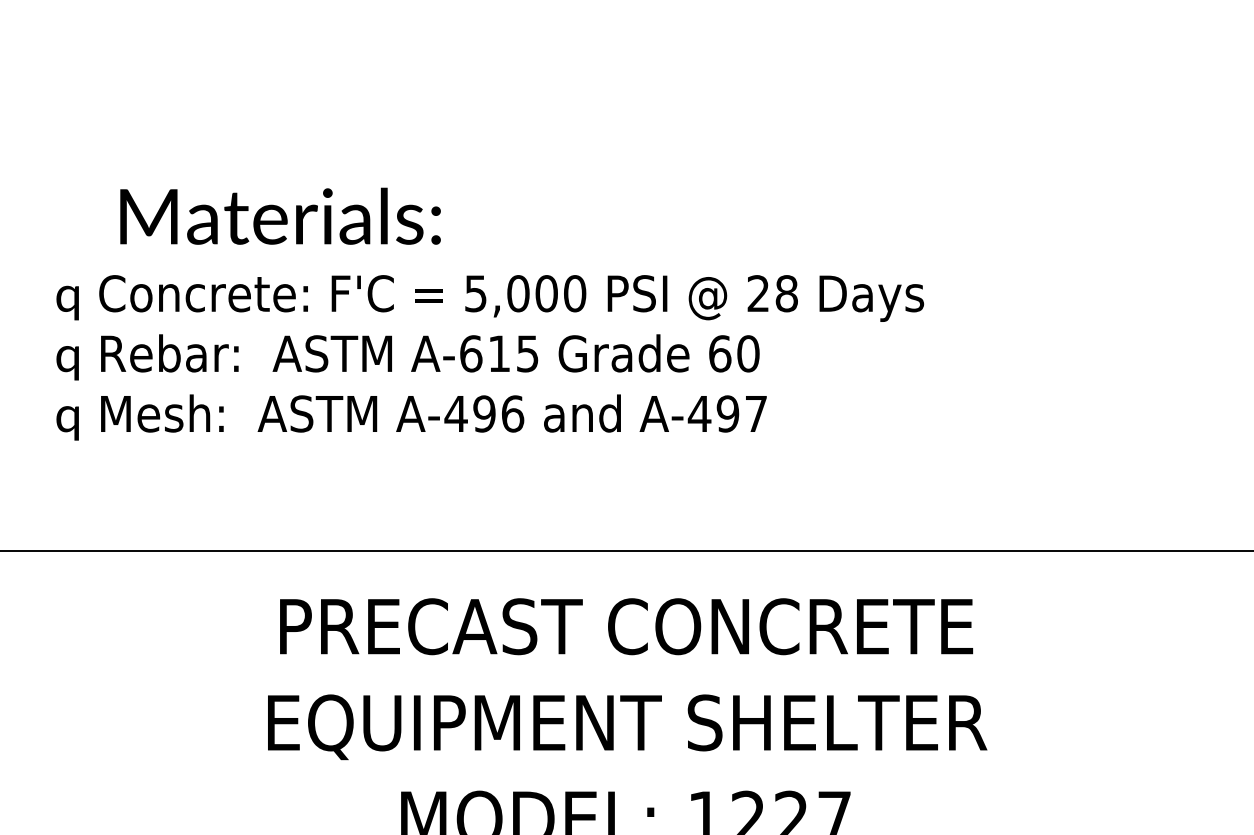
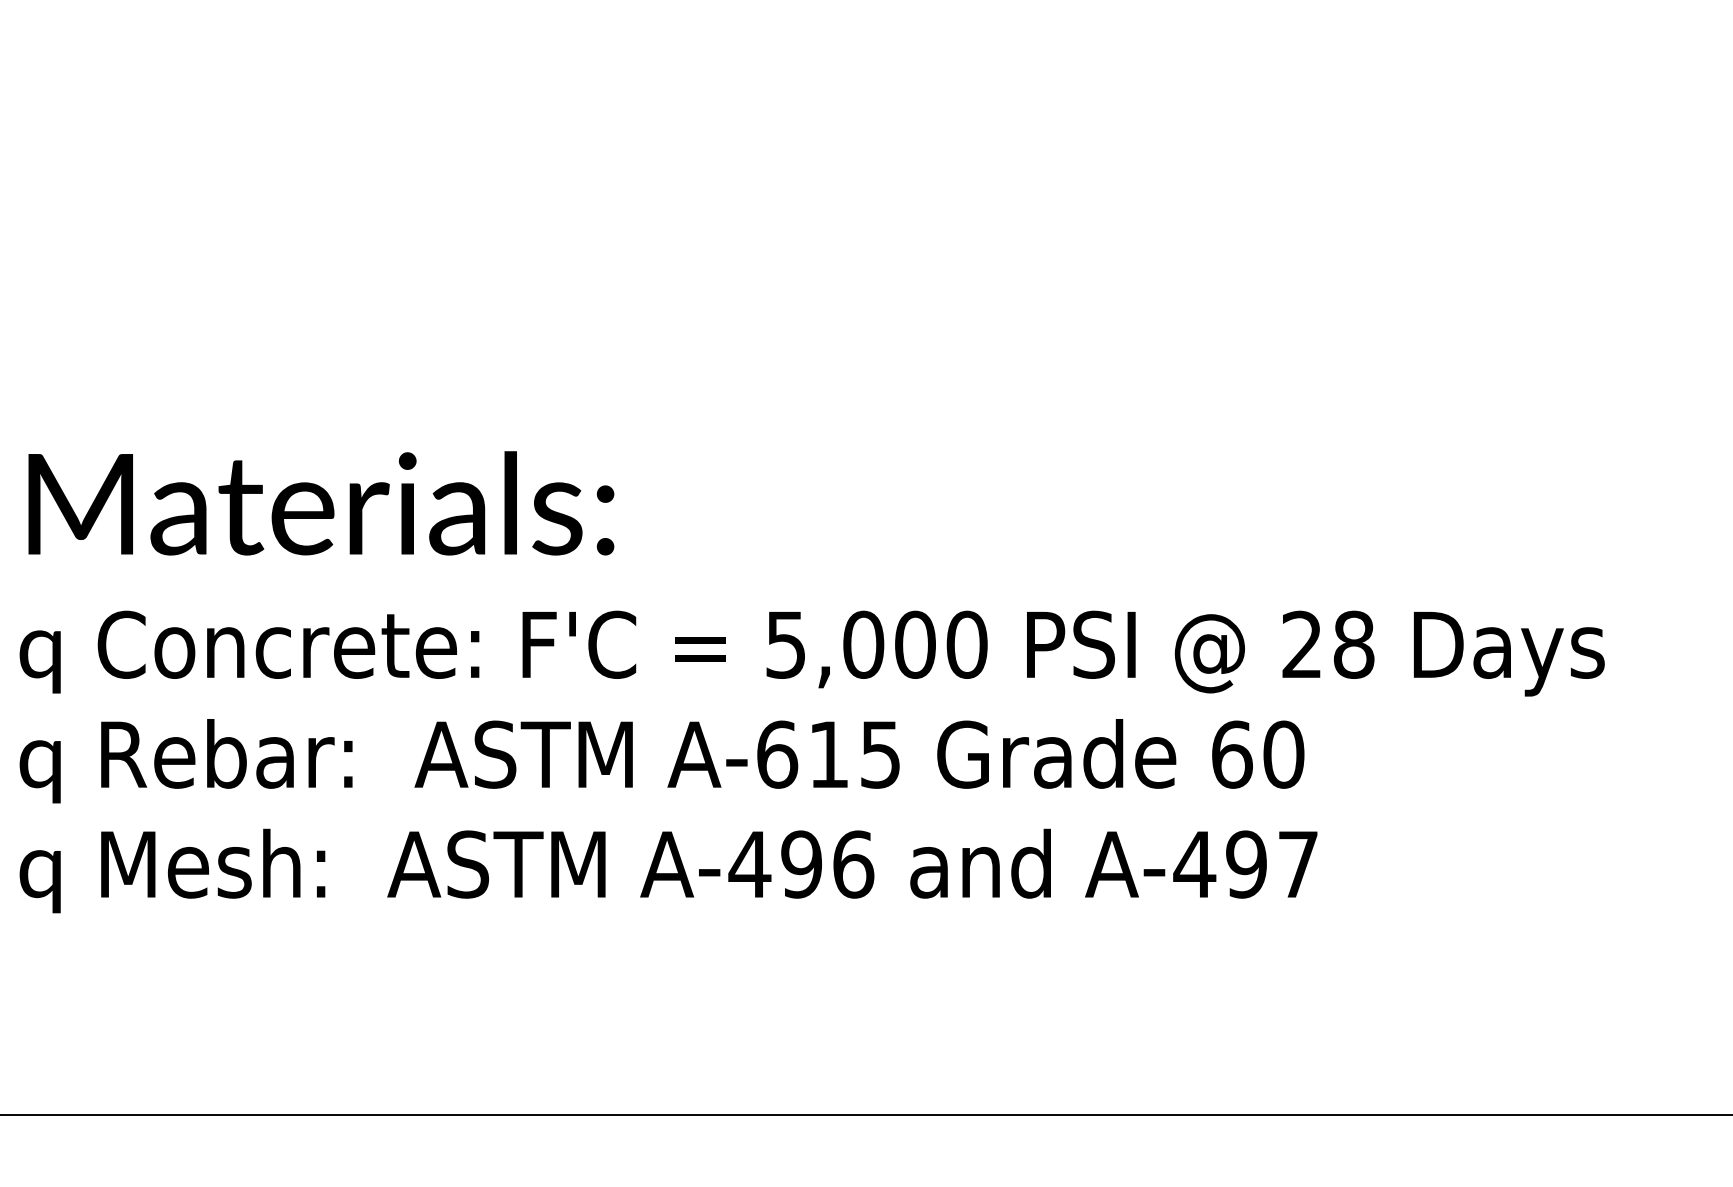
text: (280, 215) -> (321, 501), moved

